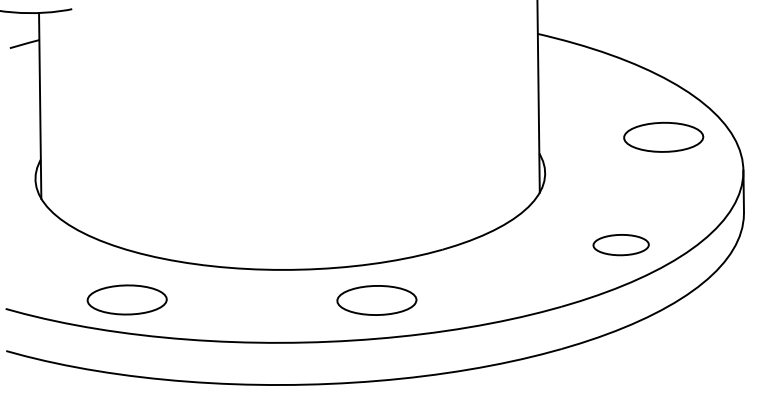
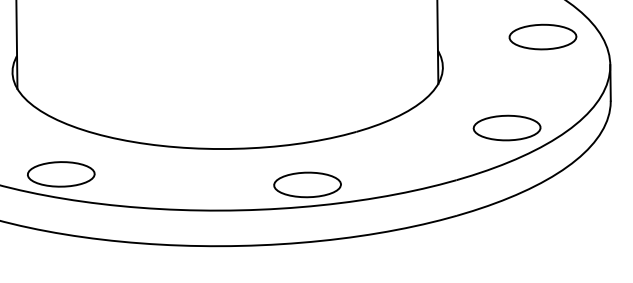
part: (620, 244) -> (506, 127), size x1.43
part: (126, 299) -> (60, 173), moved
part: (376, 300) -> (307, 184), moved

